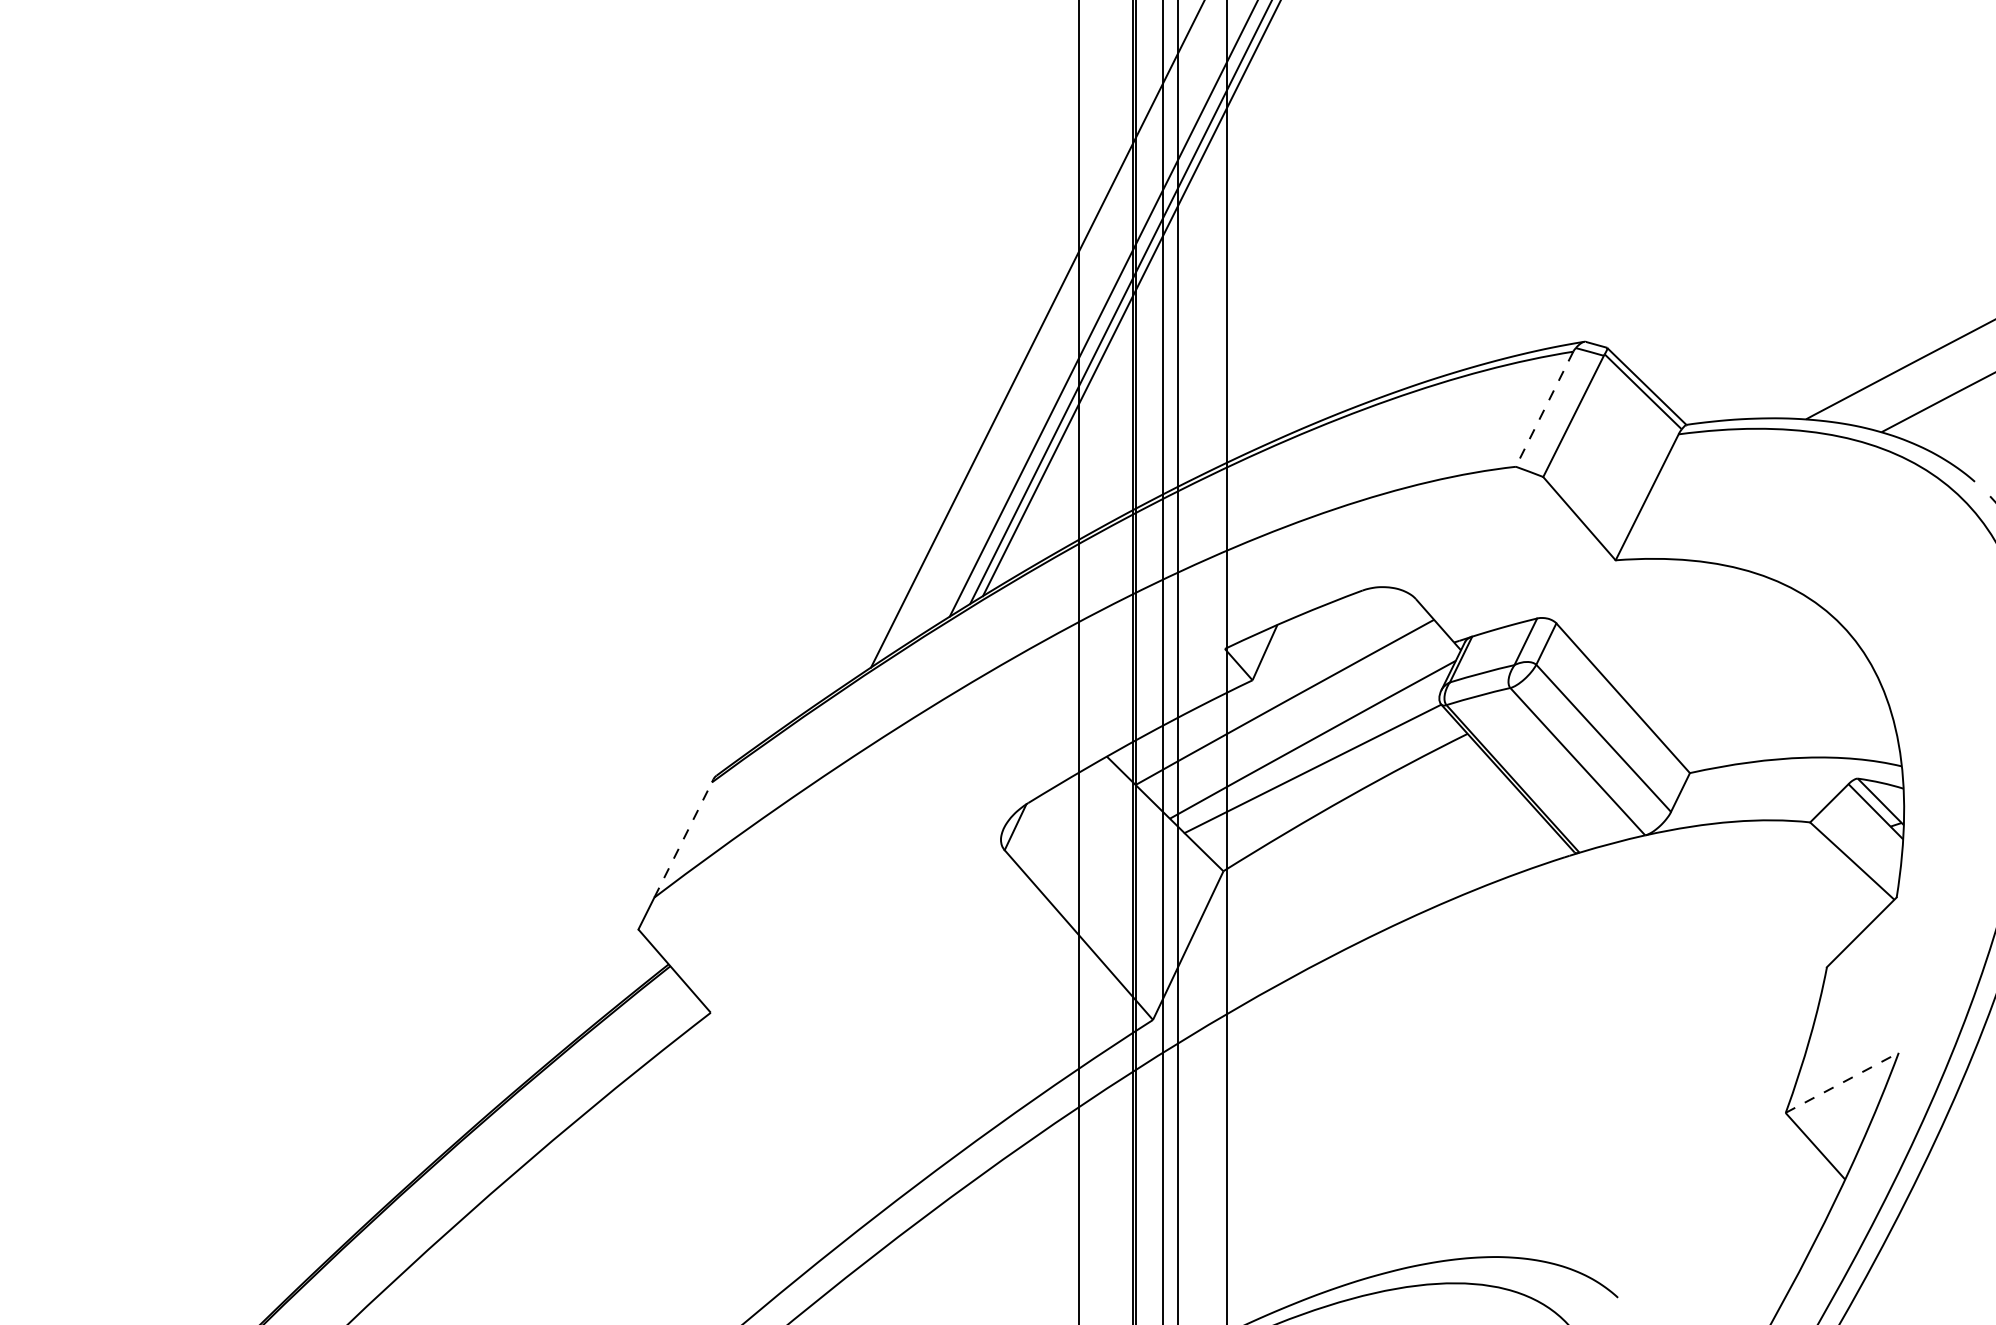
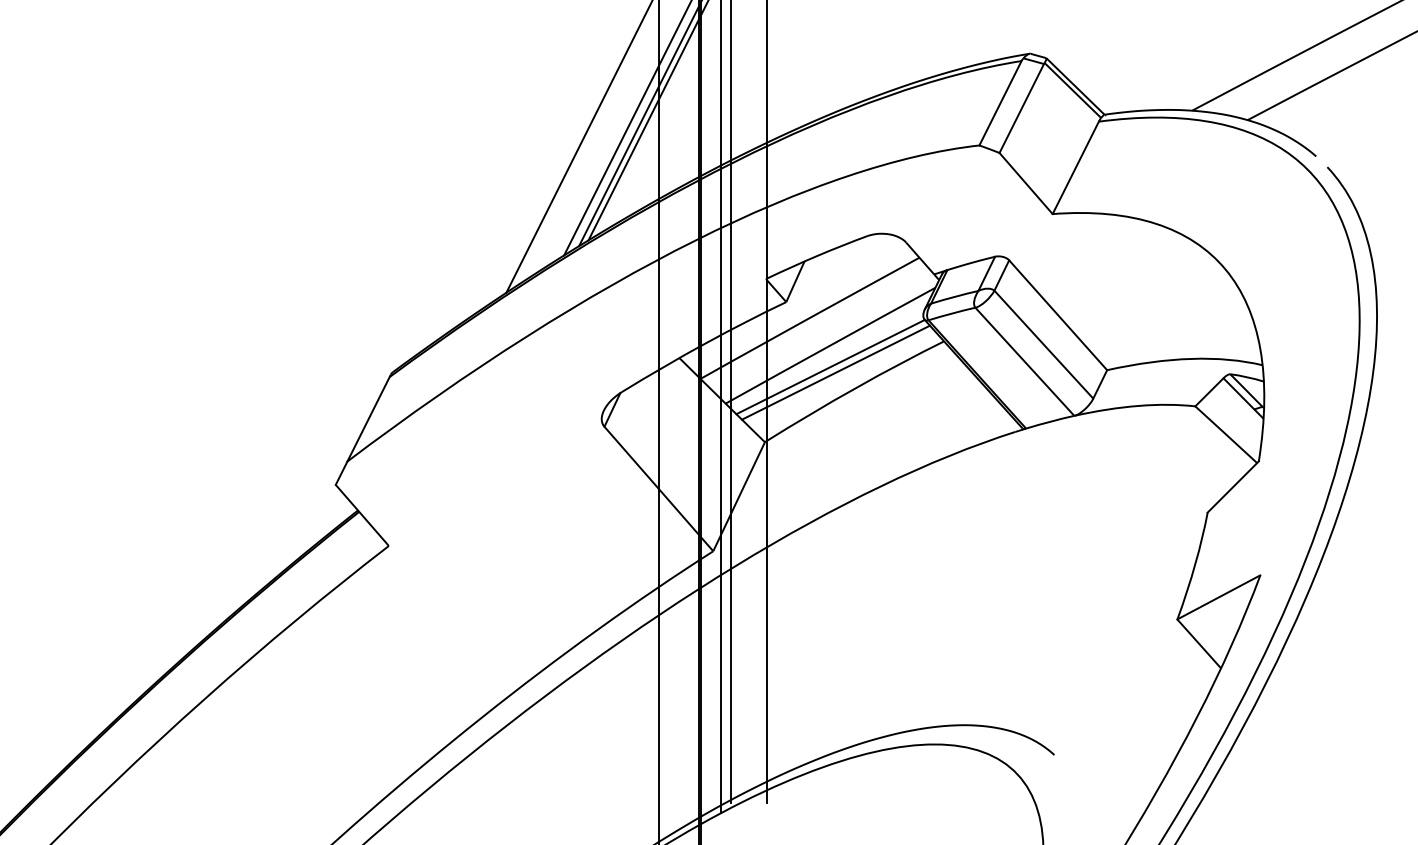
line: (1544, 409) -> (1000, 103), dashed -> solid
line: (1320, 776) -> (836, 372), added
line: (683, 839) -> (368, 418), dashed -> solid
line: (1842, 1082) -> (1219, 597), dashed -> solid

